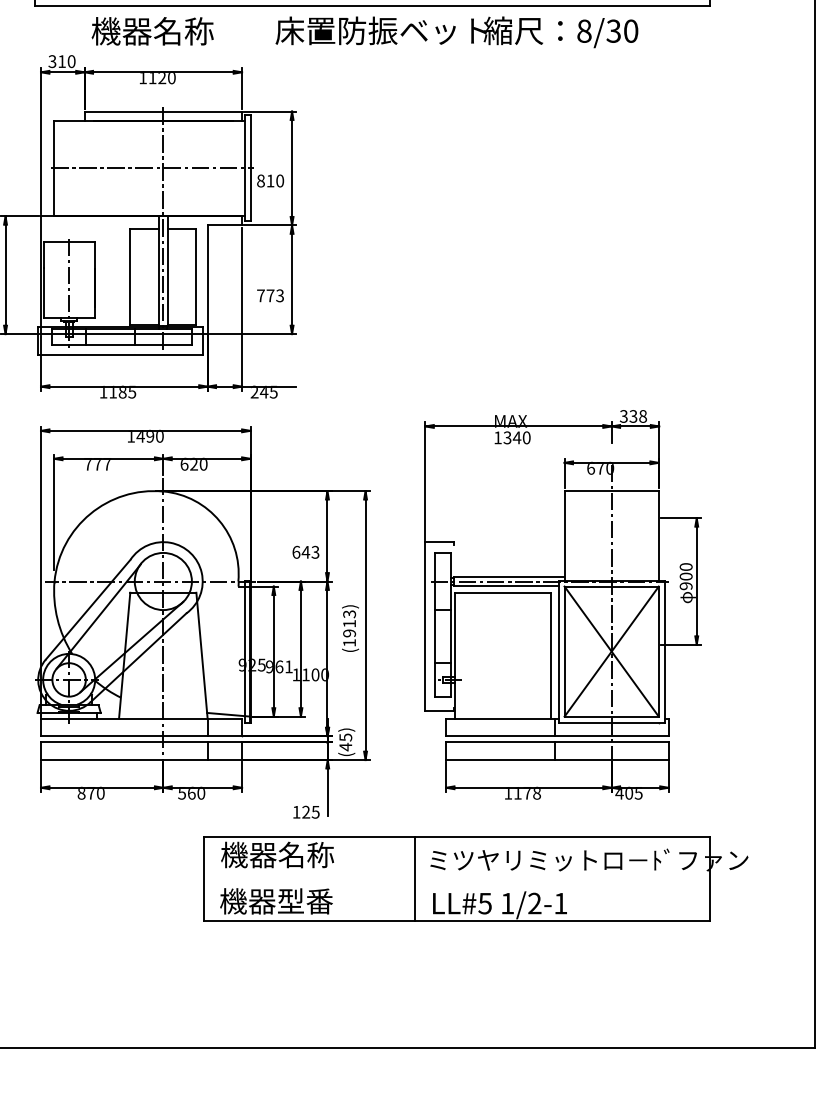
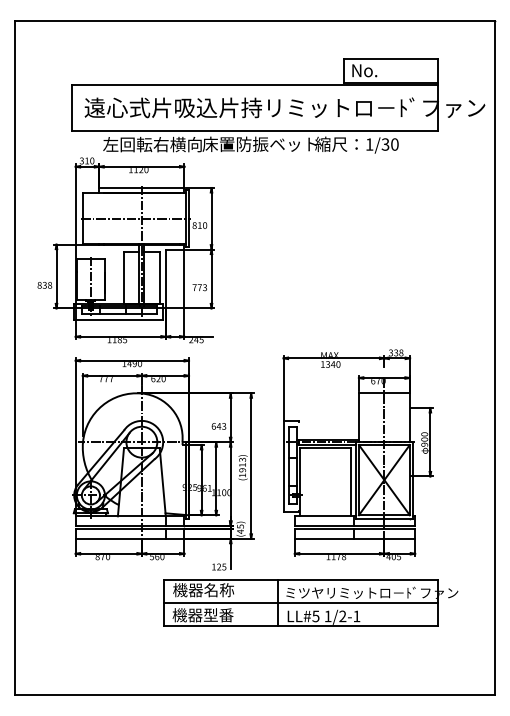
text: (182, 31) -> (152, 144), 機器名称 -> 左回転右横向
text: (584, 31) -> (369, 144), 8/30 -> 1/30
line: (456, 879) -> (300, 603), added

